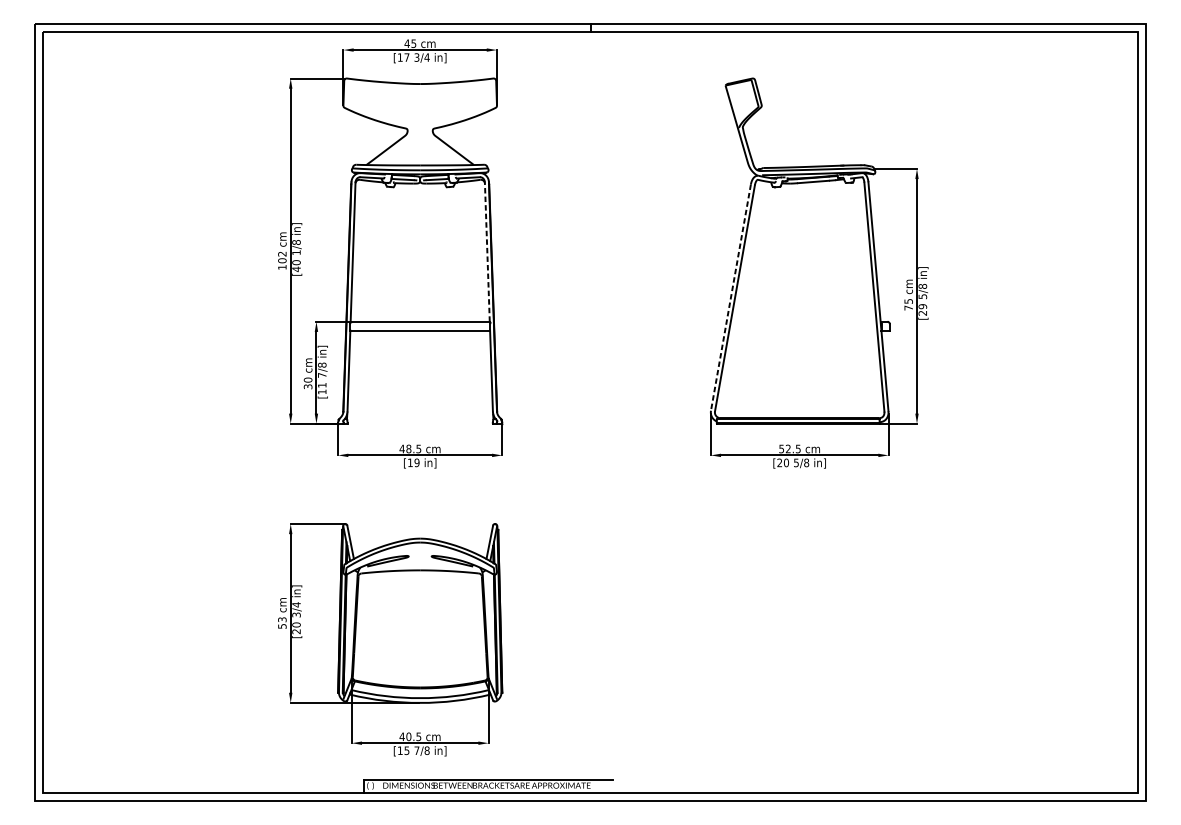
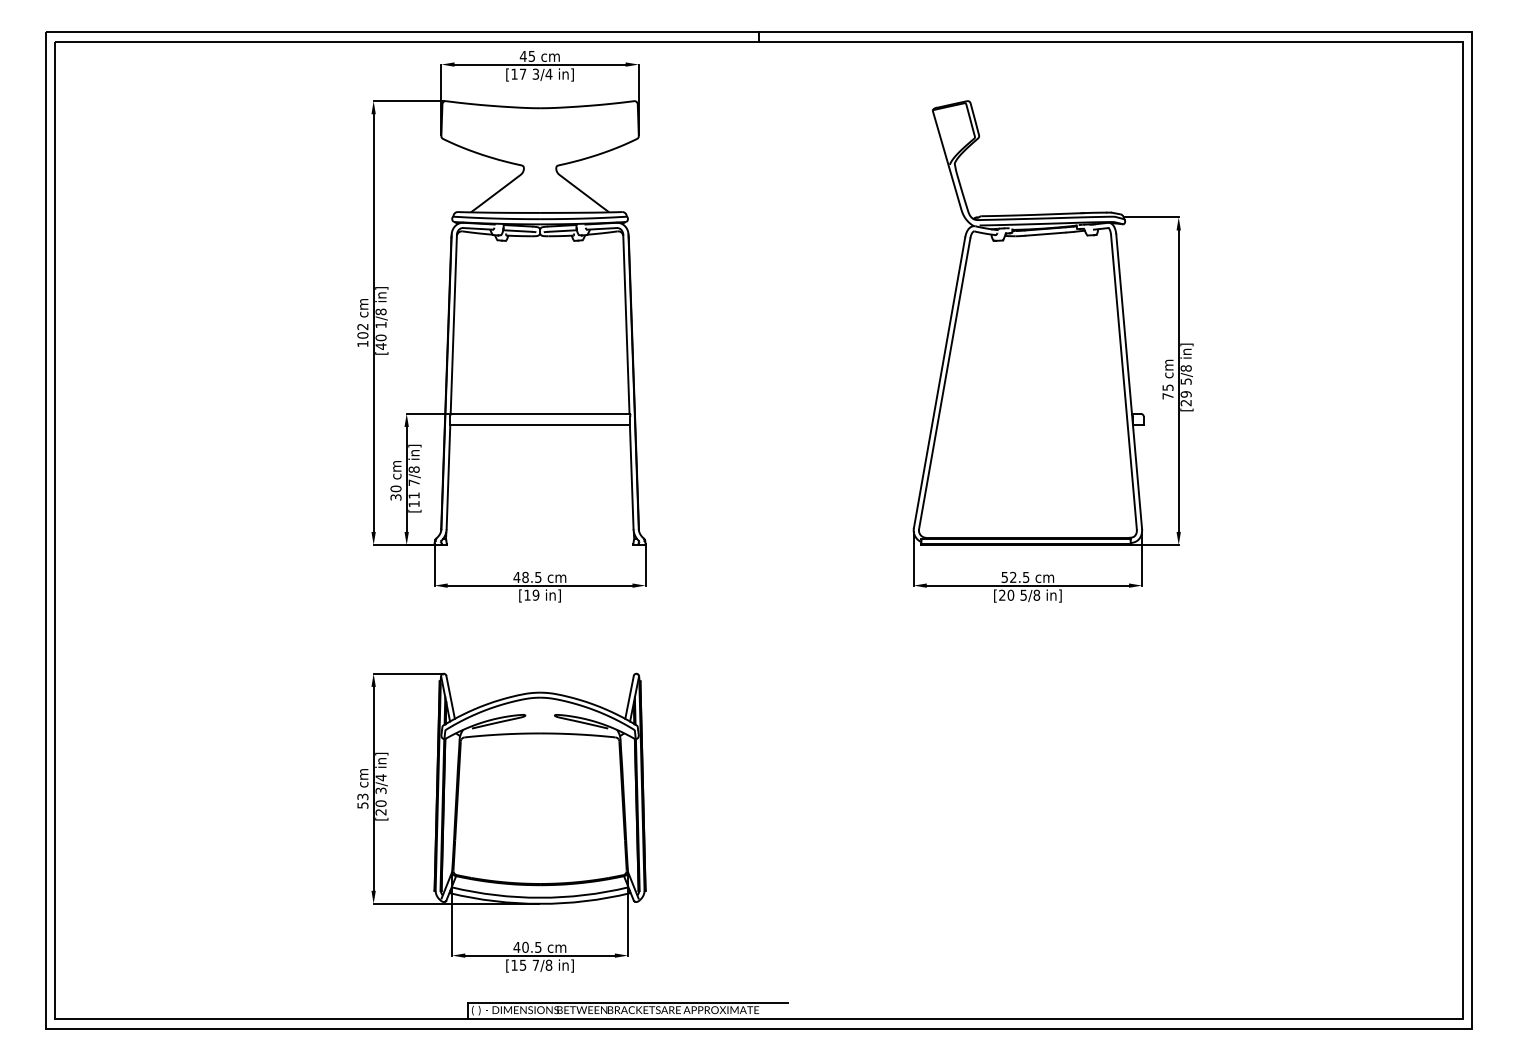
line: (487, 252) -> (626, 324), dashed -> solid
line: (730, 297) -> (939, 382), dashed -> solid

